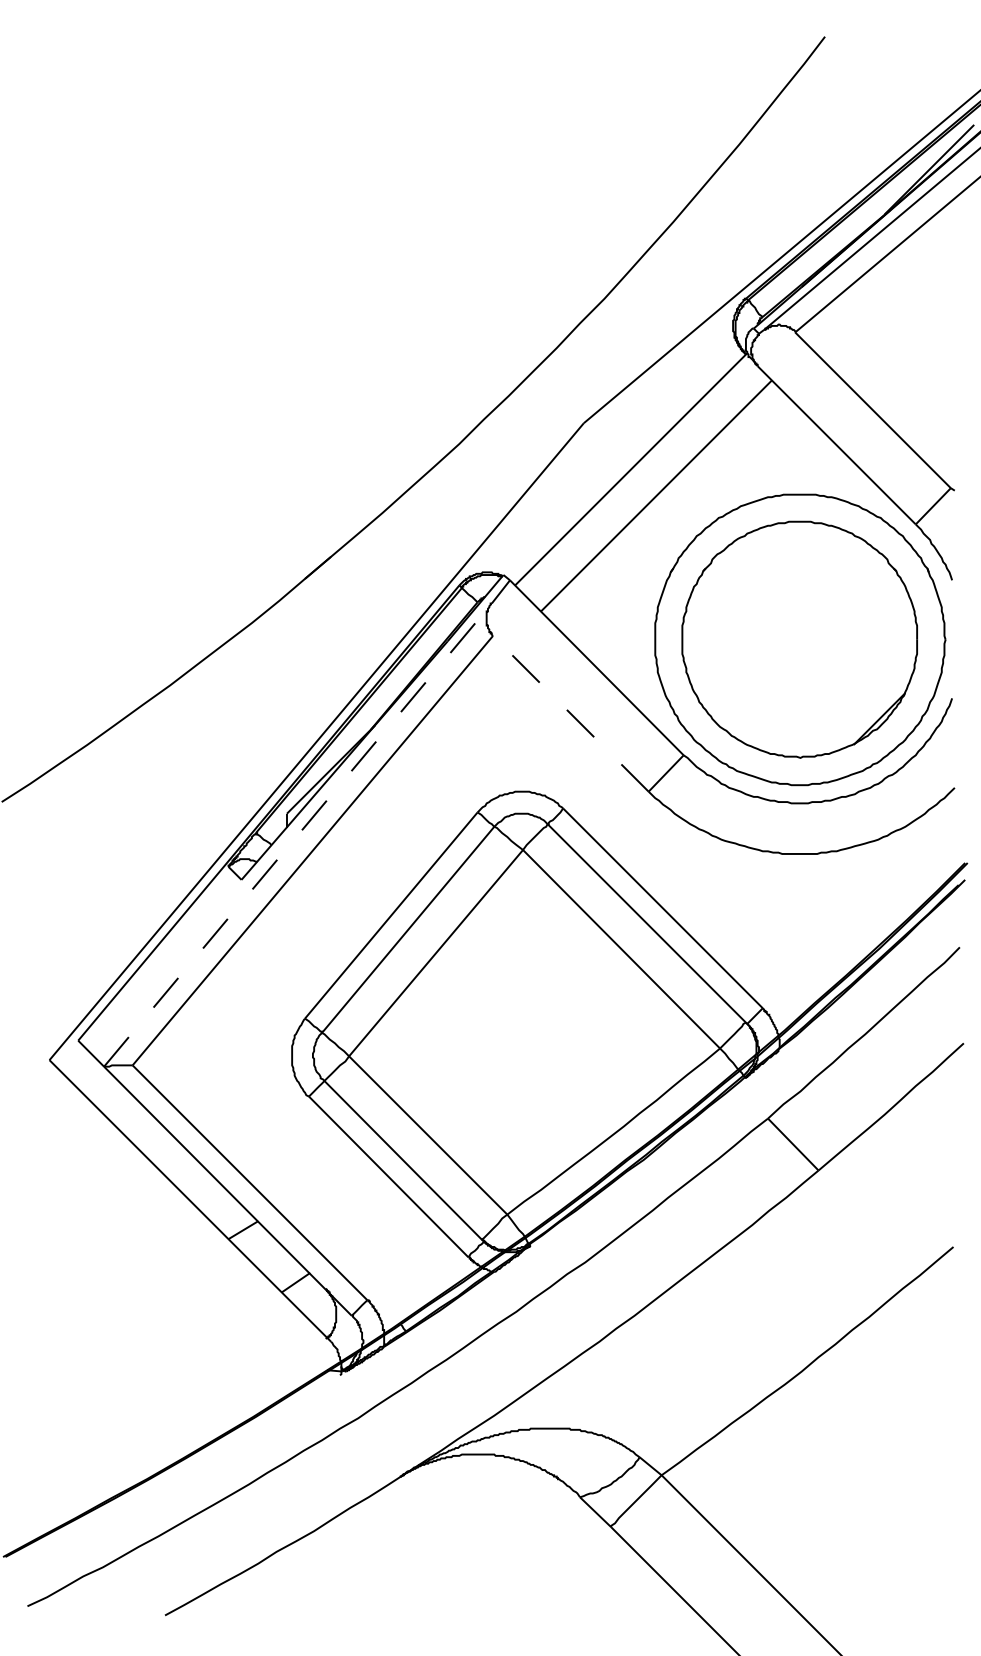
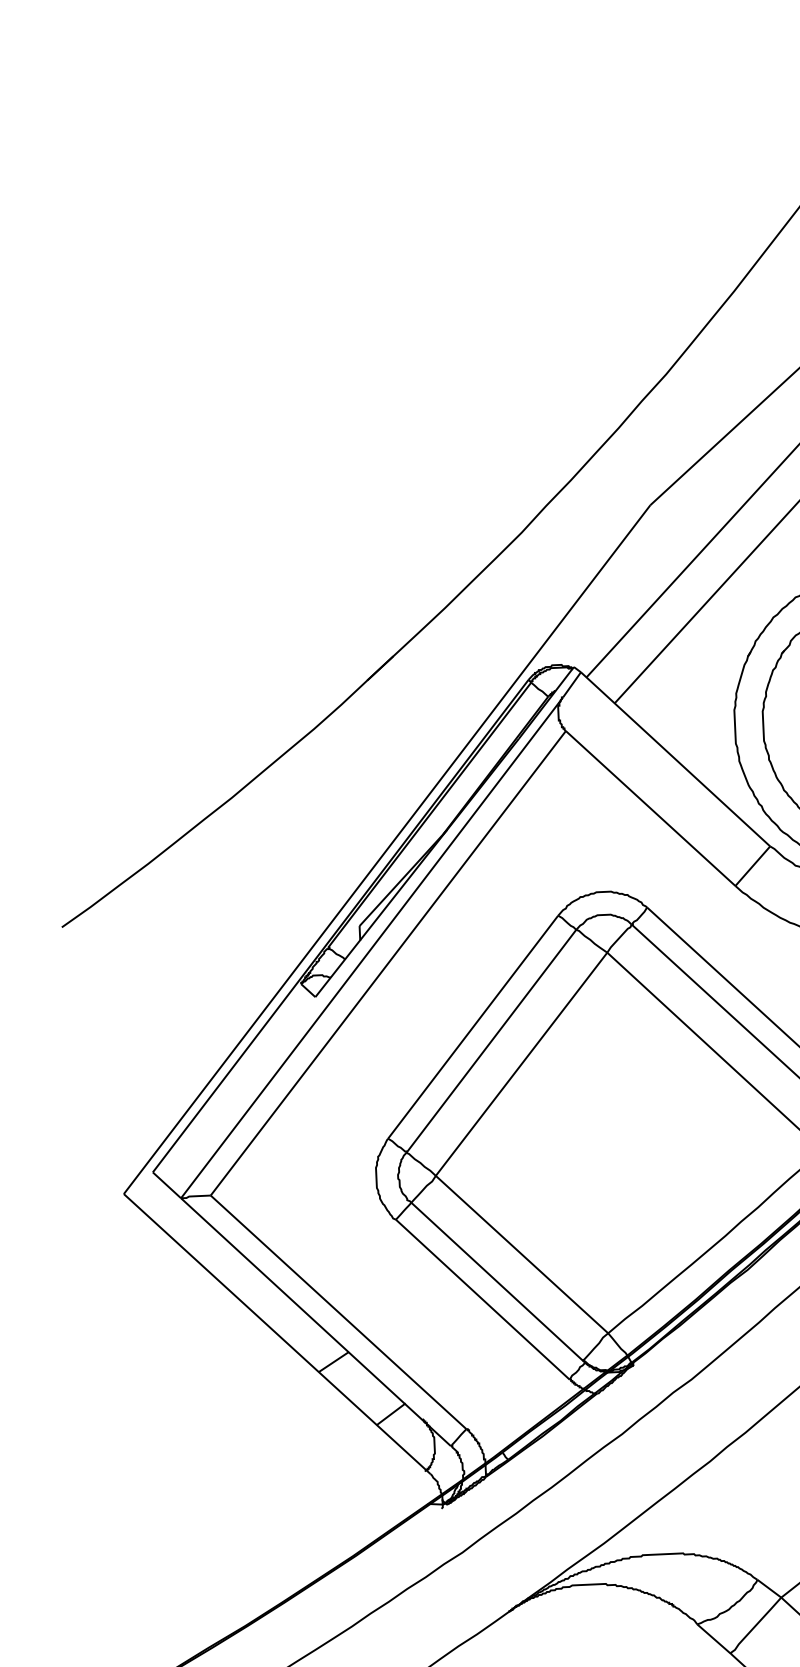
line: (570, 713) -> (650, 808), dashed -> solid
line: (298, 834) -> (372, 947), dashed -> solid

